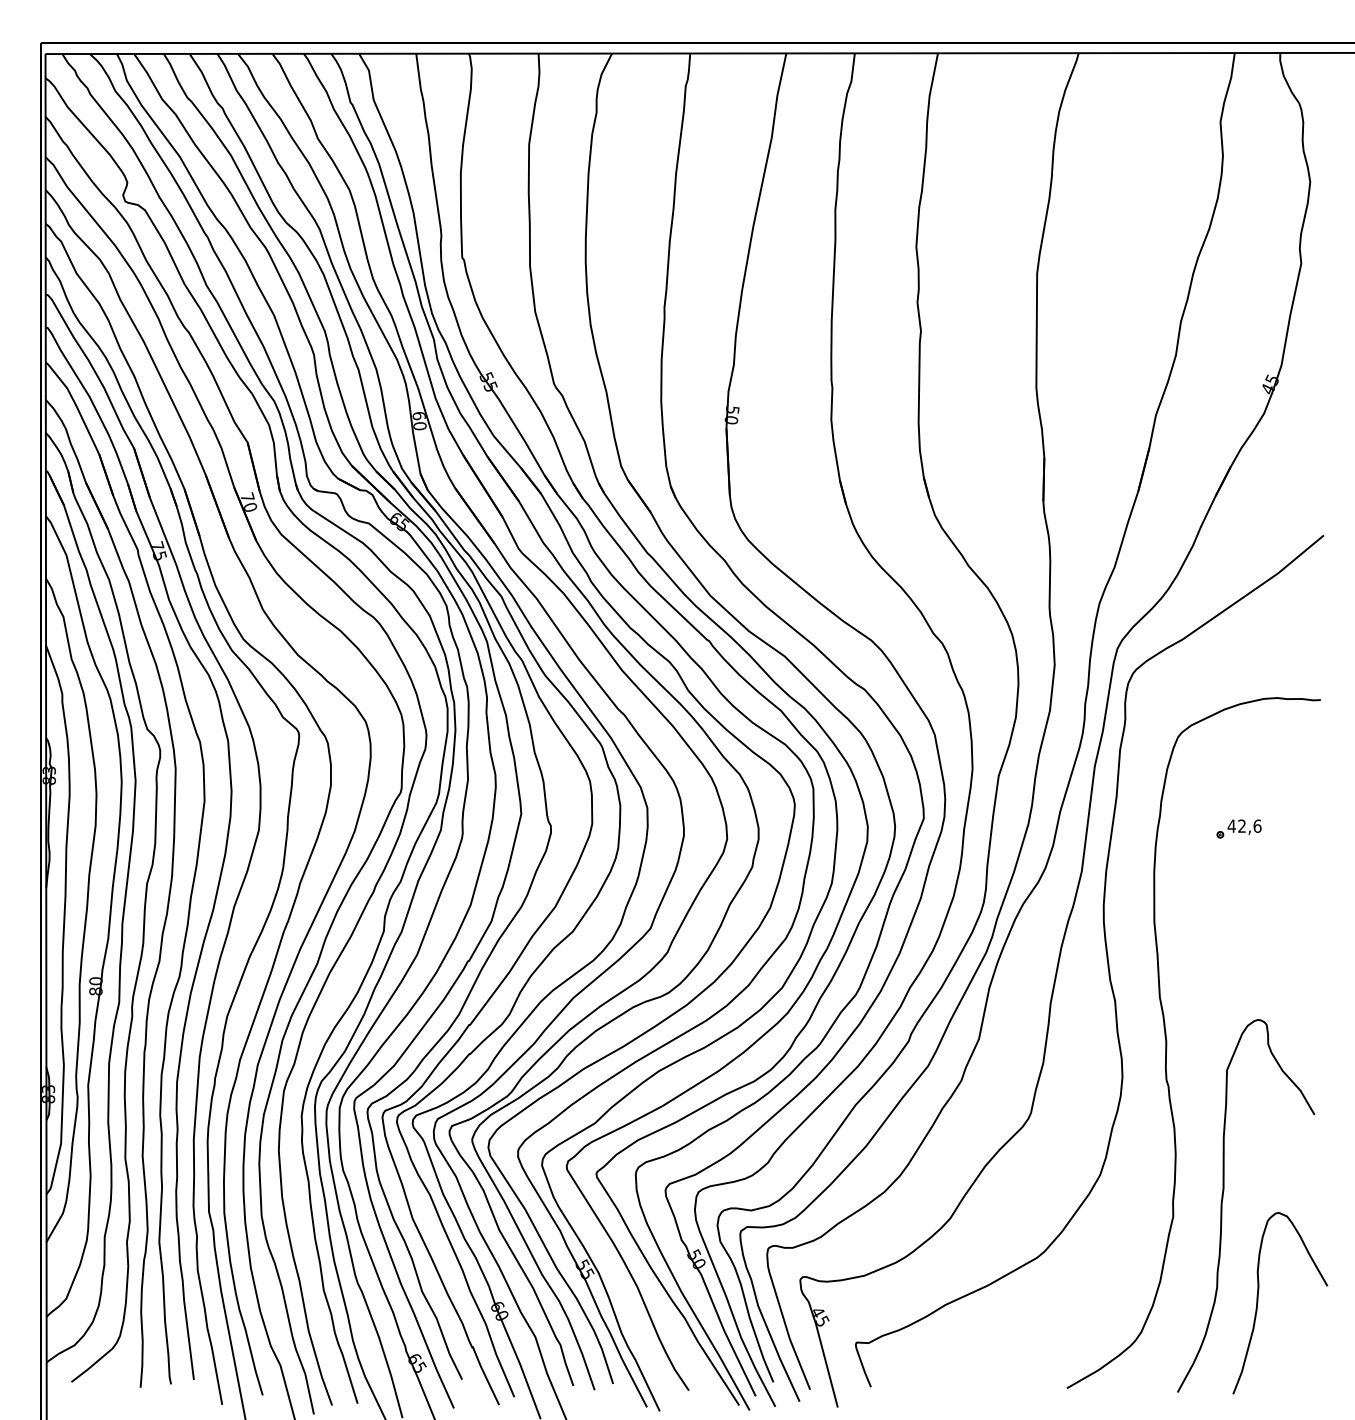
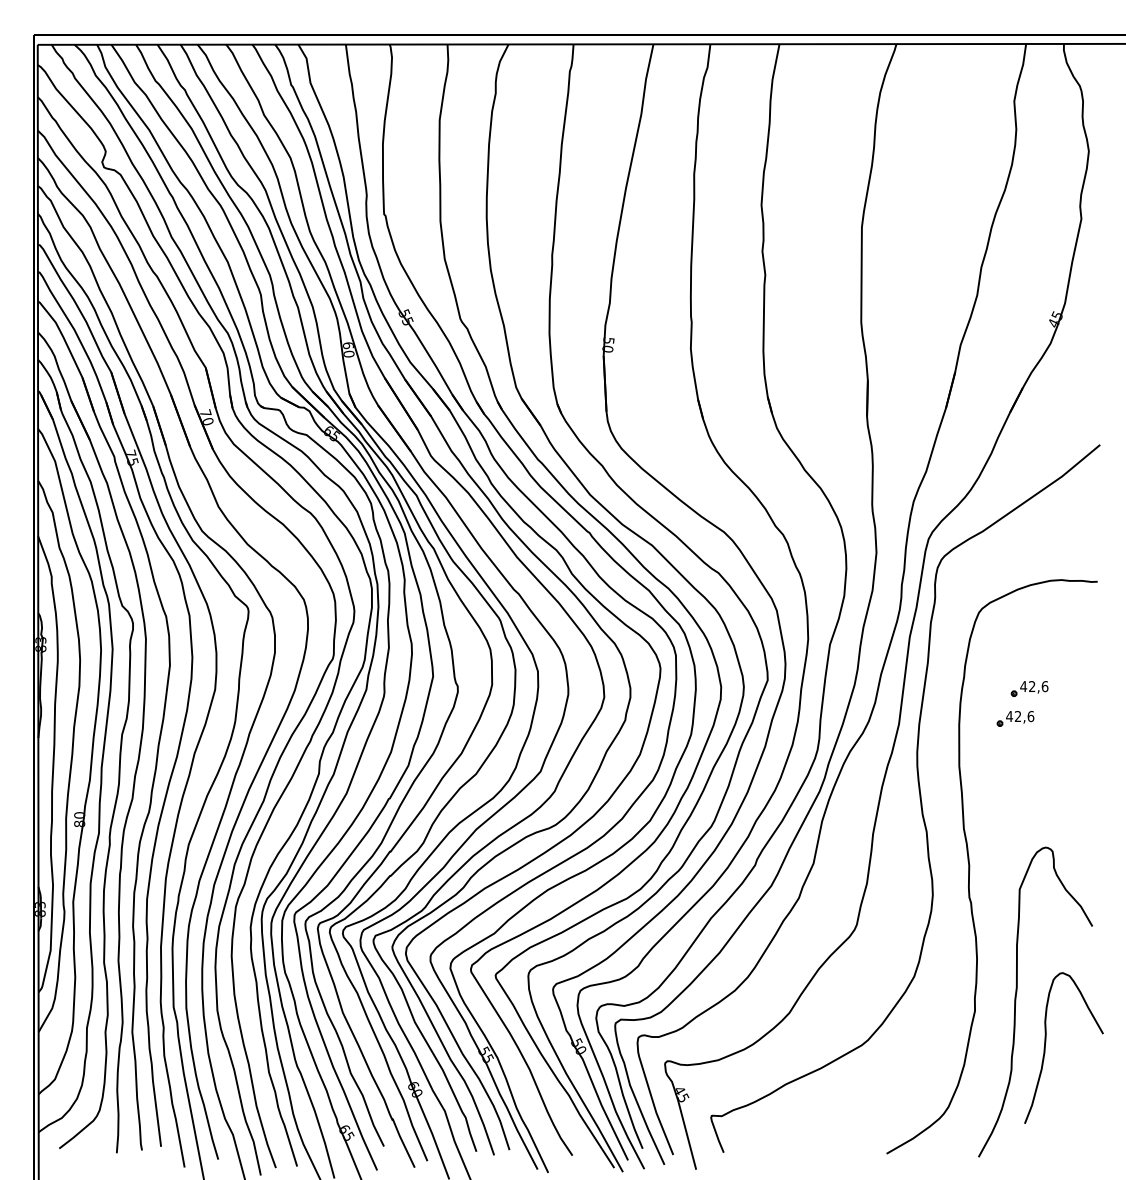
part: (1221, 864) -> (1015, 718), added
curve: (1258, 1303) -> (1045, 1048), moved

